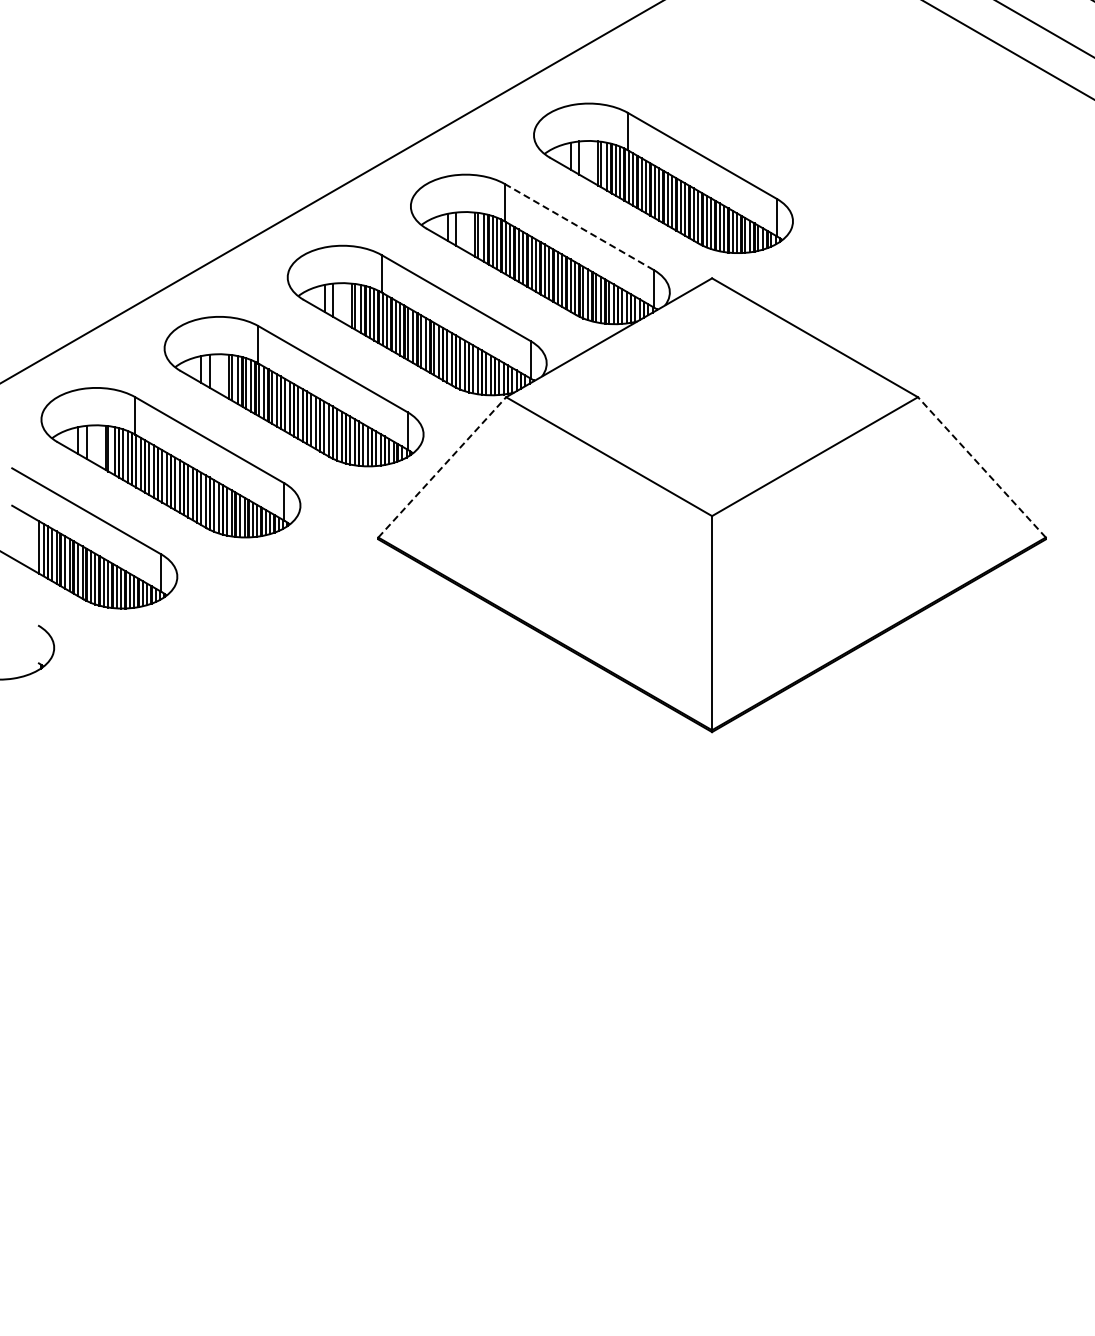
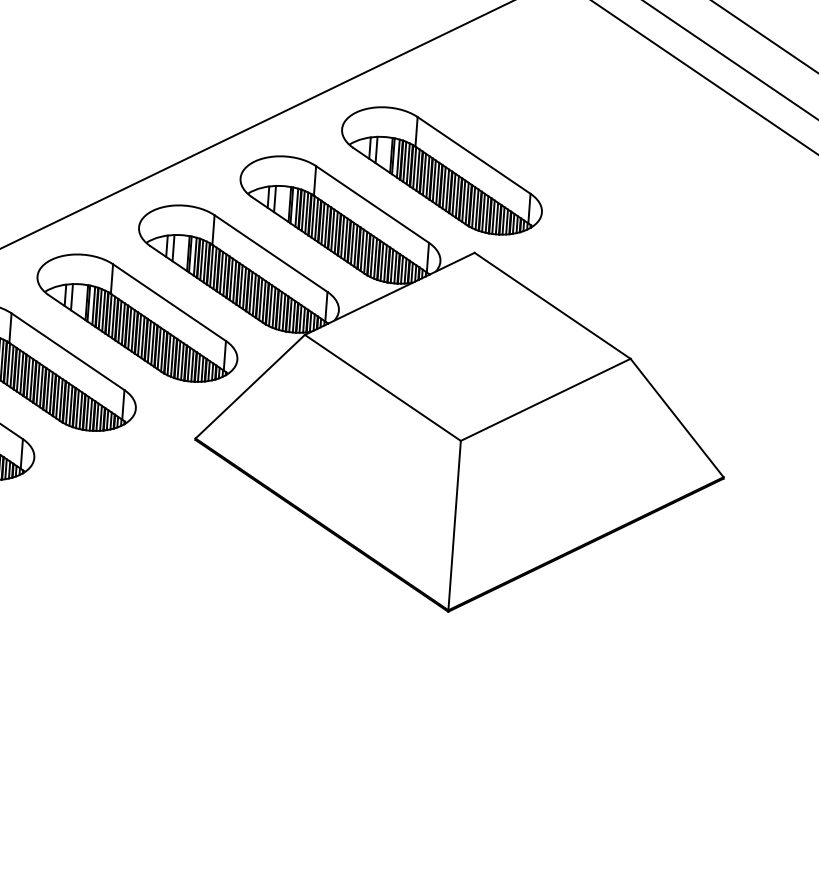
line: (579, 227) -> (372, 204), dashed -> solid
line: (442, 467) -> (250, 386), dashed -> solid
line: (981, 467) -> (676, 418), dashed -> solid

